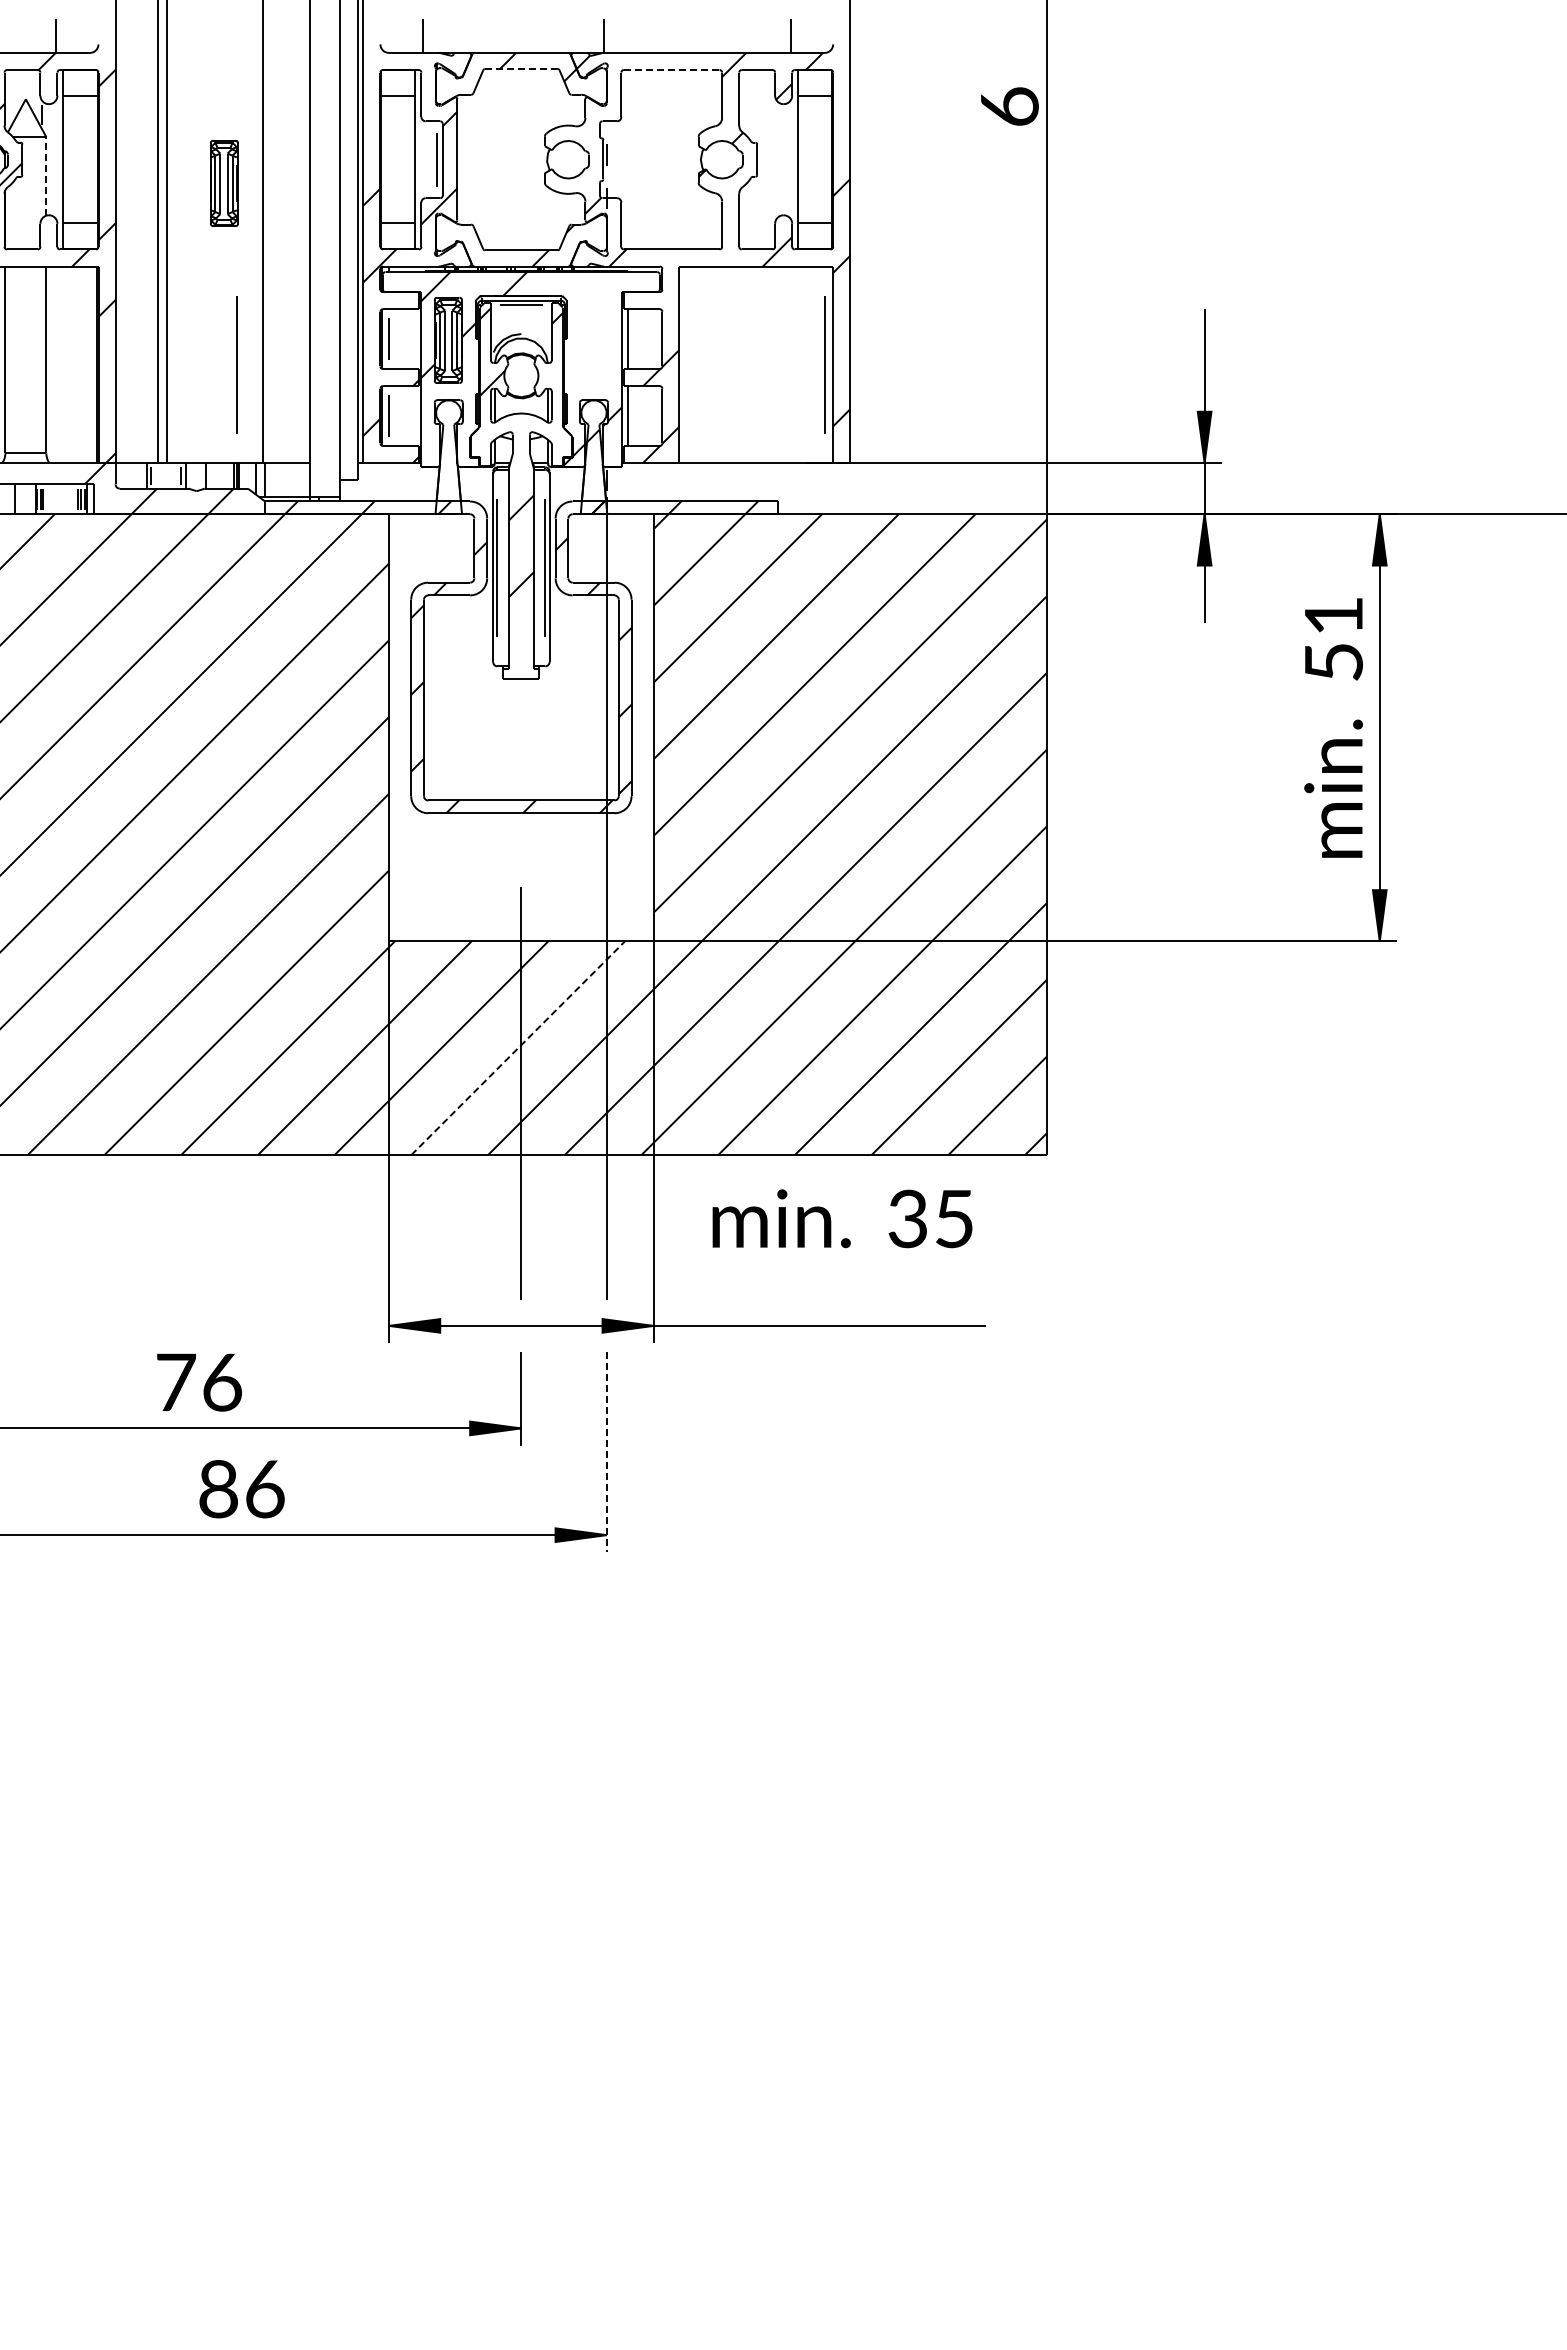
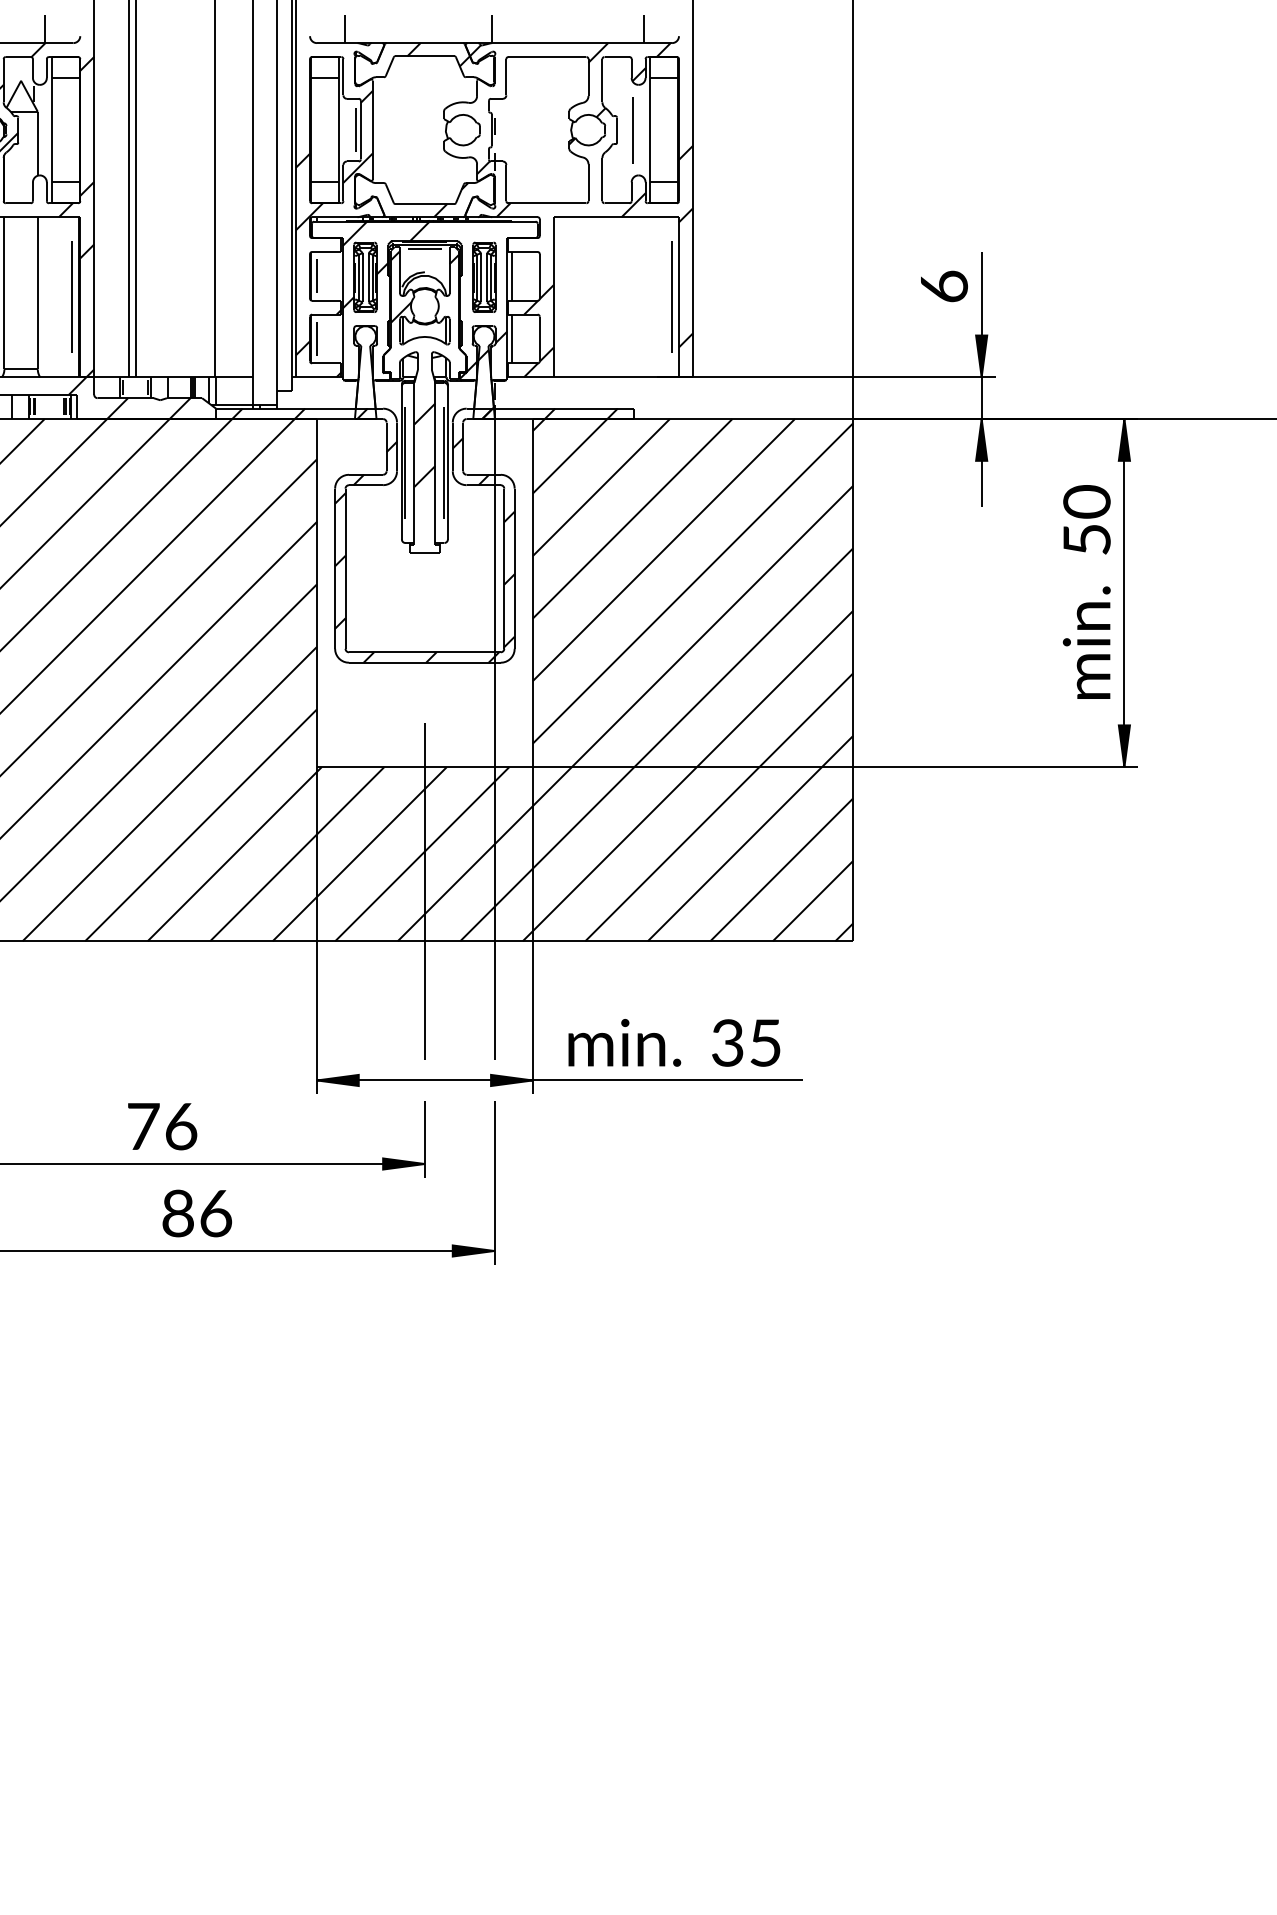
line: (521, 69) -> (424, 56), dashed -> solid
line: (671, 70) -> (547, 57), dashed -> solid
text: (1009, 106) -> (944, 286), moved
line: (776, 159) -> (632, 129), added
line: (46, 175) -> (37, 143), dashed -> solid
part: (224, 182) -> (484, 276), moved
line: (236, 364) -> (71, 297), moved
text: (1333, 615) -> (1086, 501), 51 -> 50
line: (518, 1047) -> (422, 853), dashed -> solid
text: (842, 1218) -> (674, 1042), moved
line: (606, 1452) -> (494, 1183), dashed -> solid

